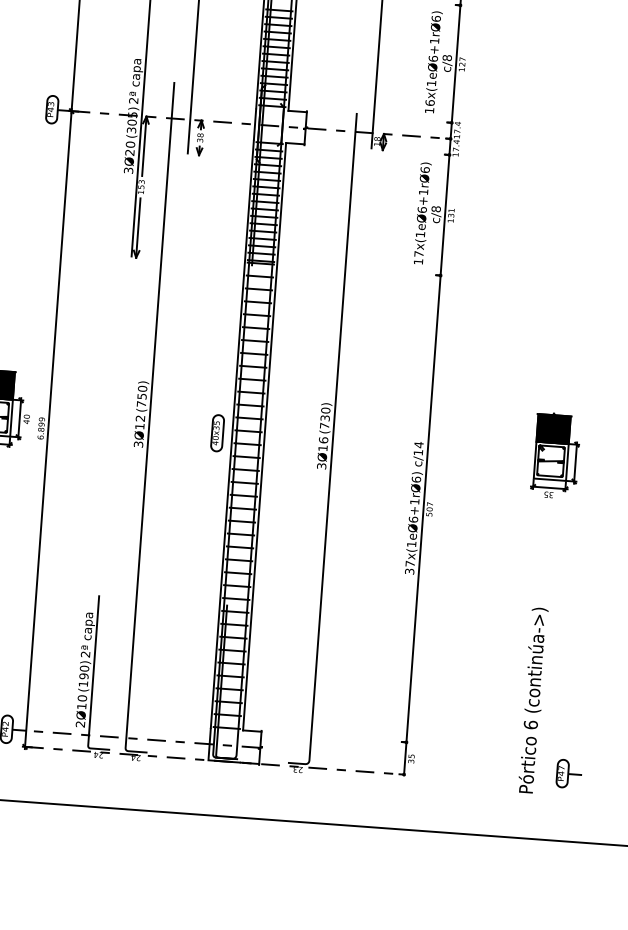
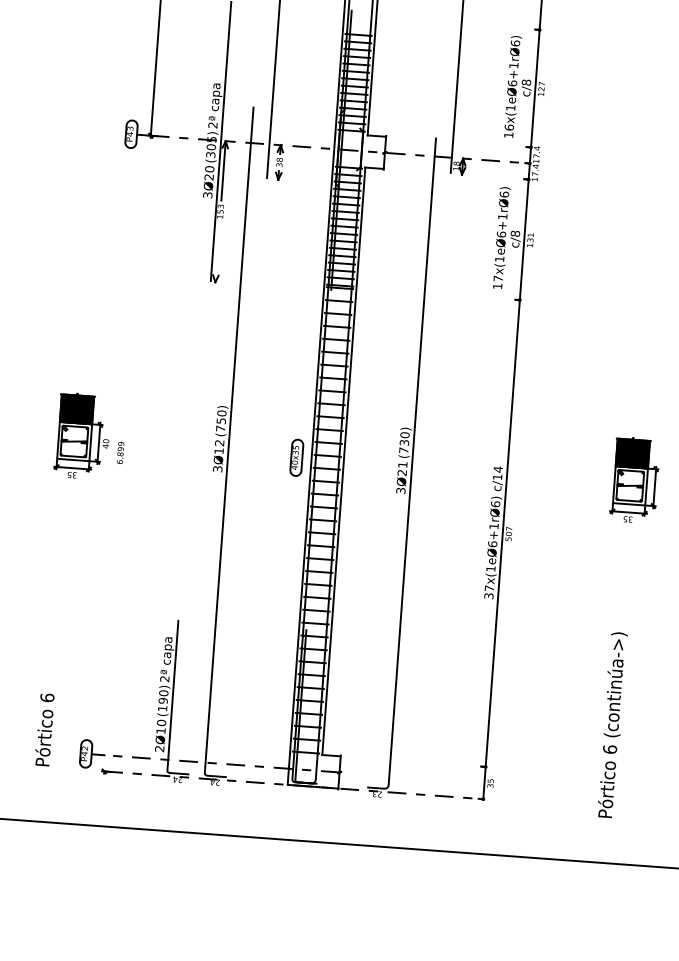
line: (138, 227) -> (217, 252), removed
line: (48, 428) -> (127, 453), removed
text: (323, 443) -> (402, 468), 3Ø16 -> 3Ø21
part: (568, 772) -> (647, 797), removed

